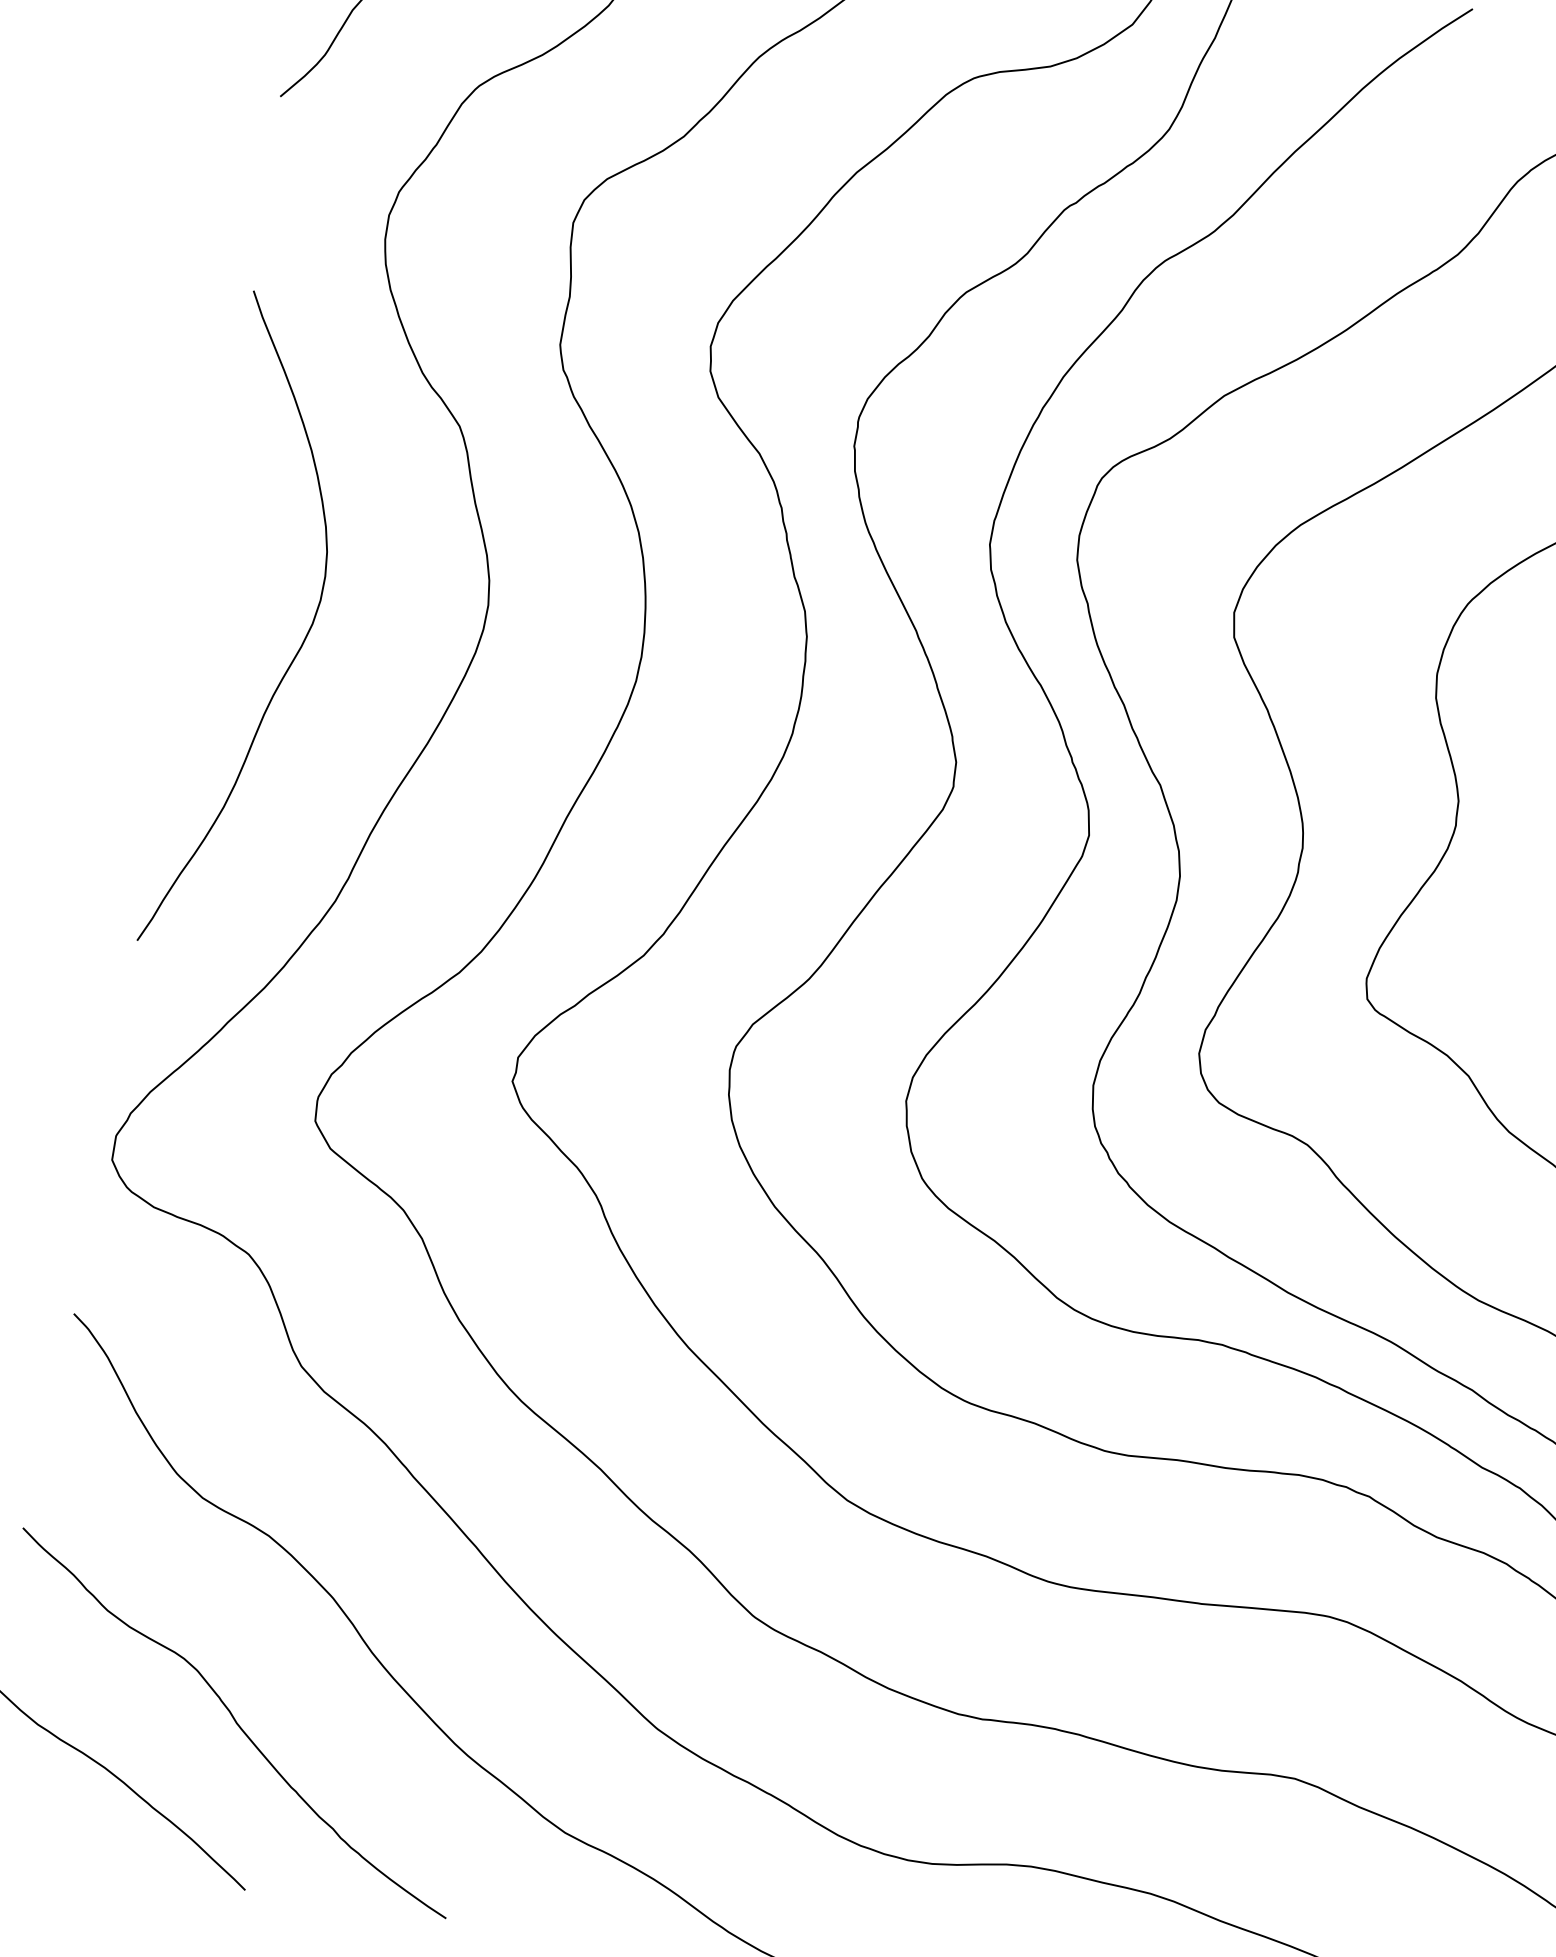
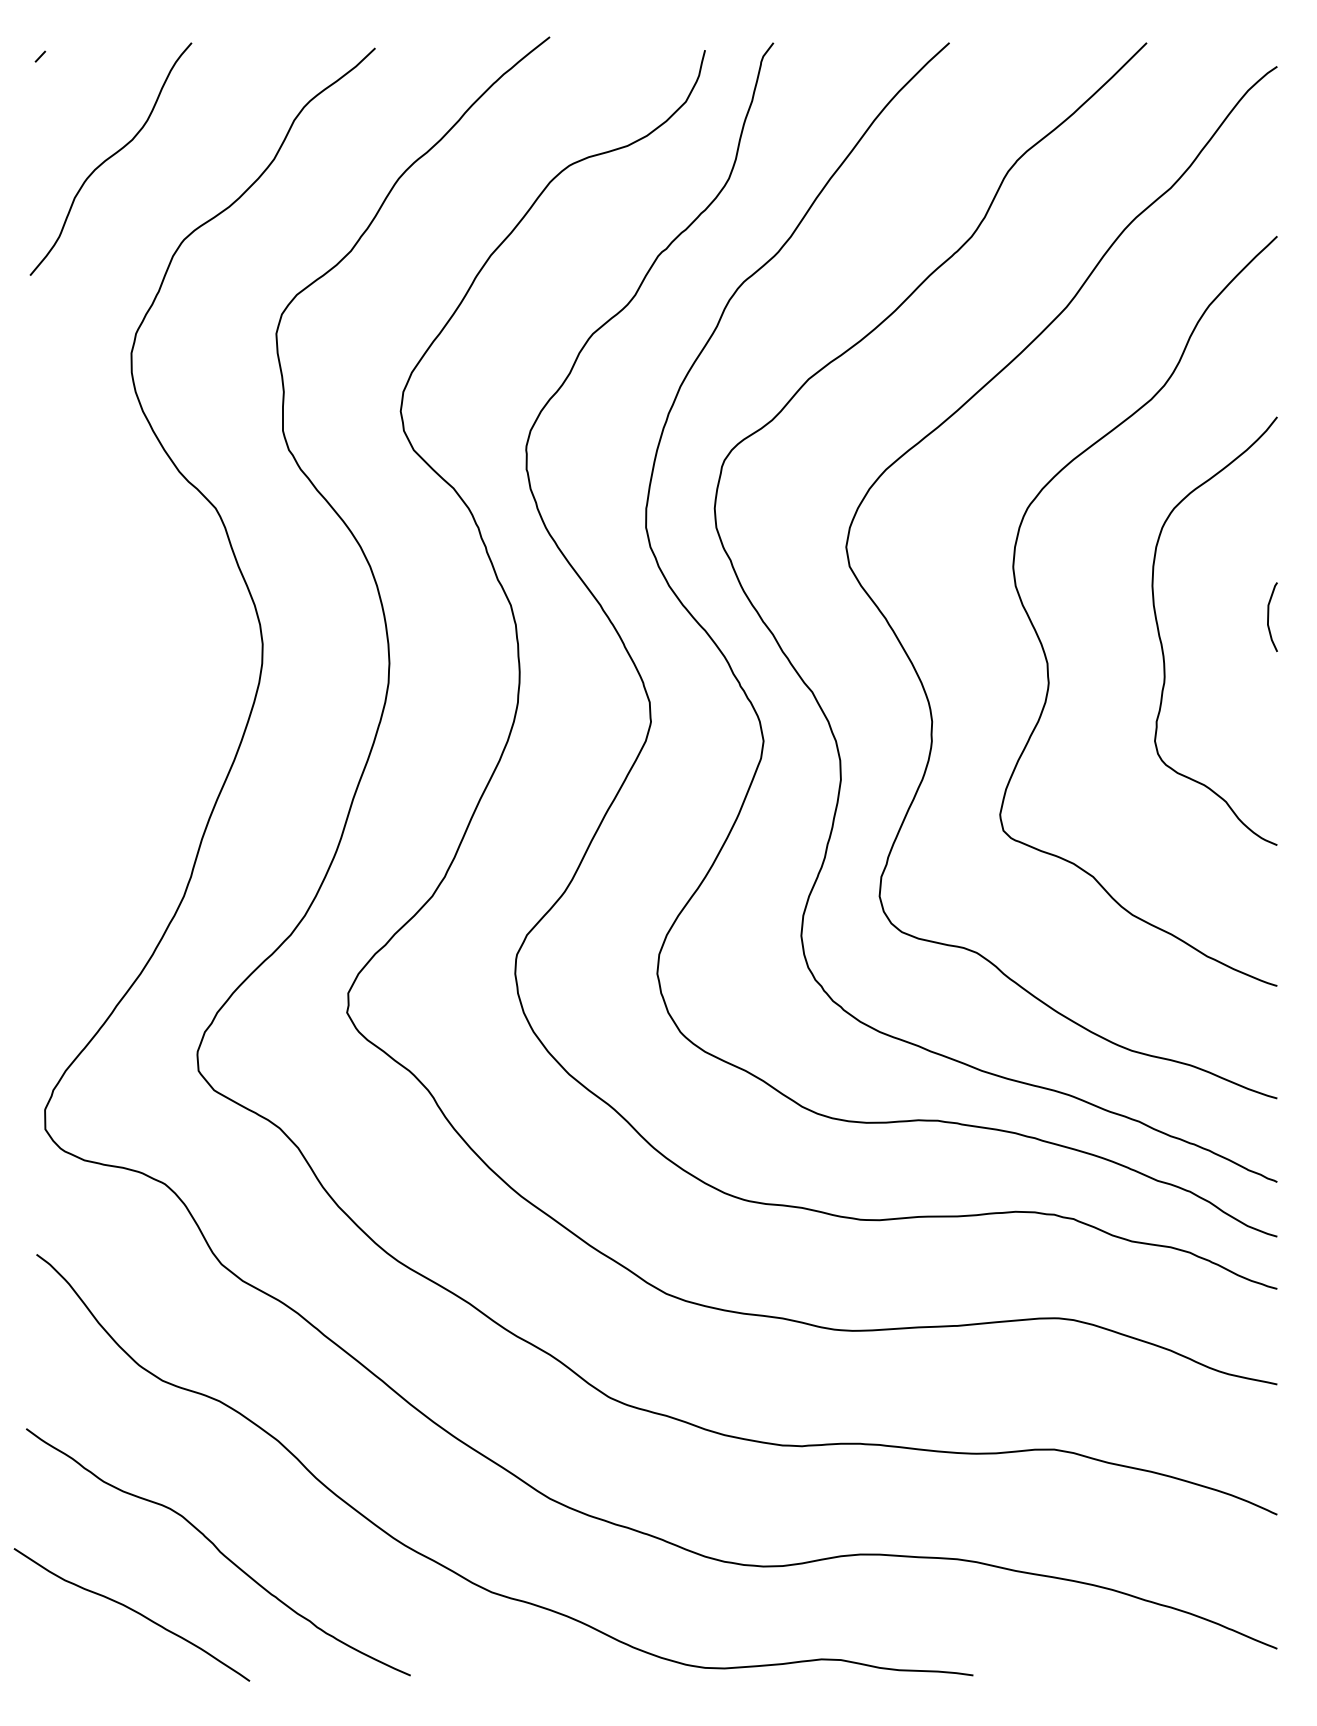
curve: (296, 651) -> (119, 706), removed

